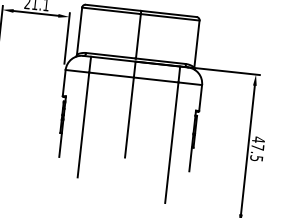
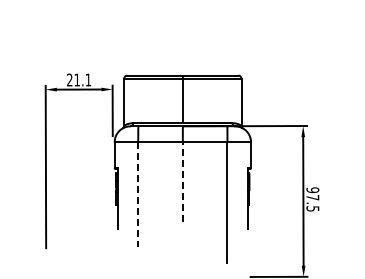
line: (129, 117) -> (182, 182), solid -> dashed
line: (83, 125) -> (138, 195), solid -> dashed
text: (258, 140) -> (312, 190), 47.5 -> 97.5

